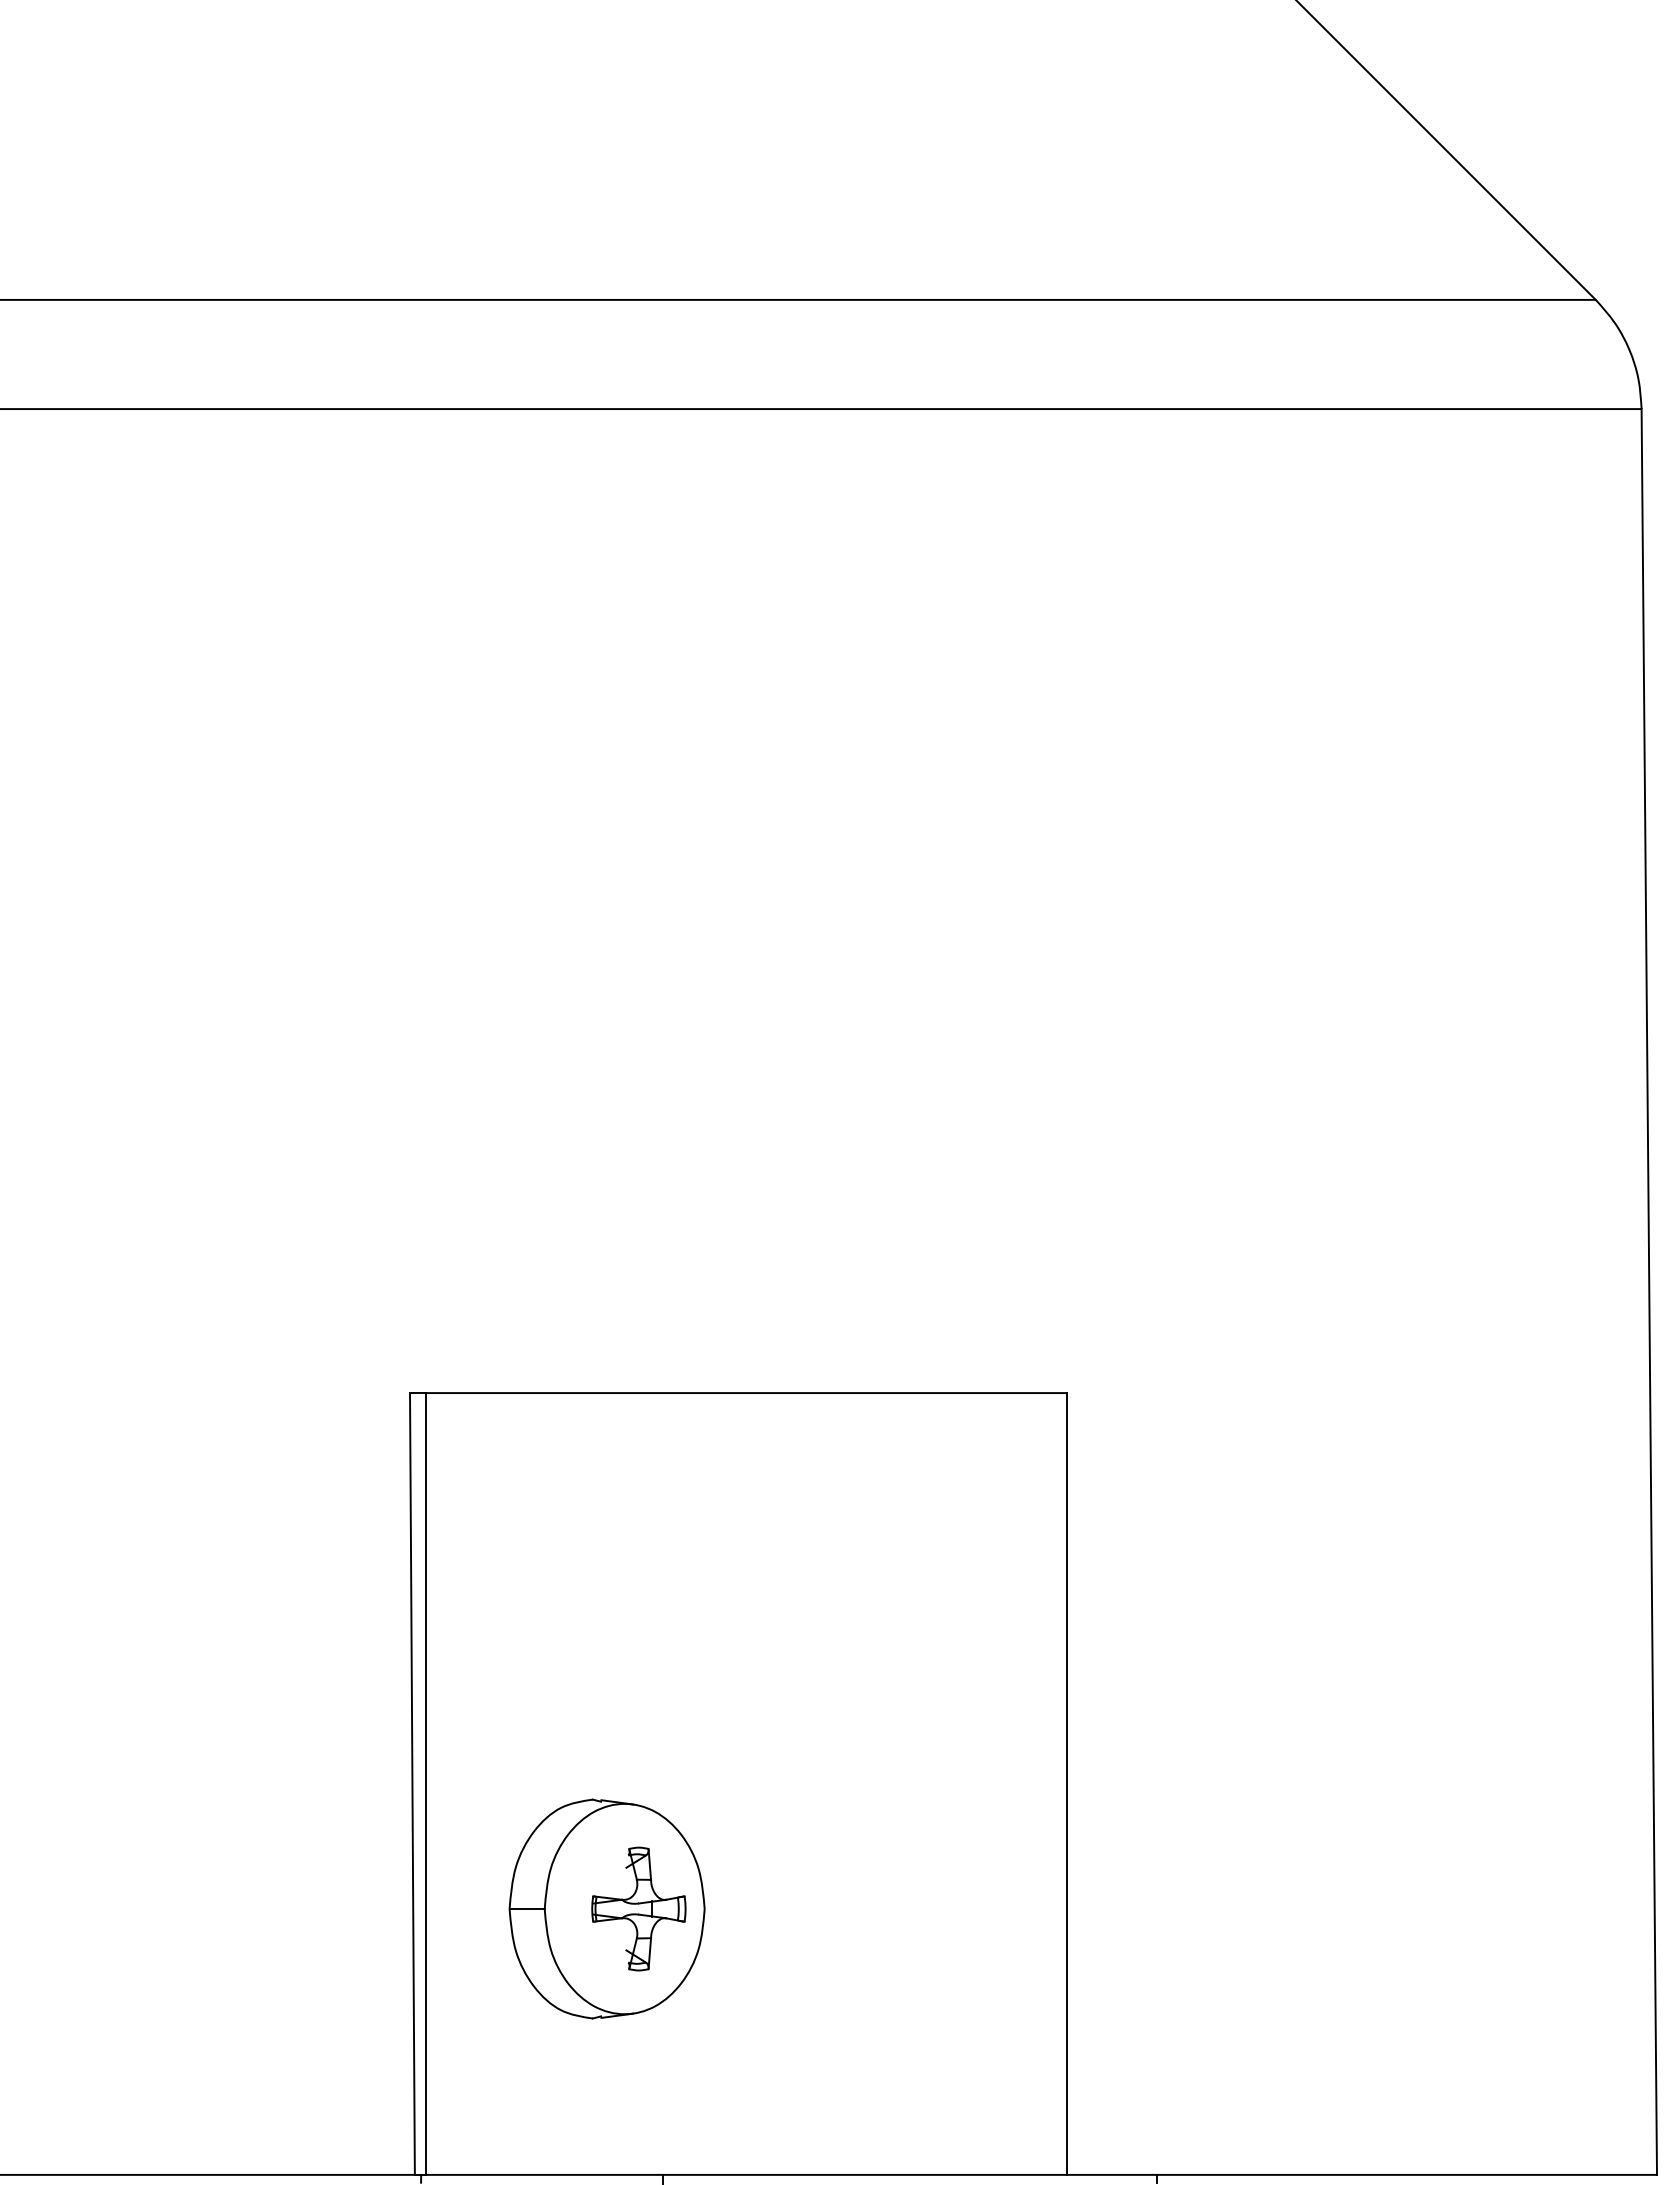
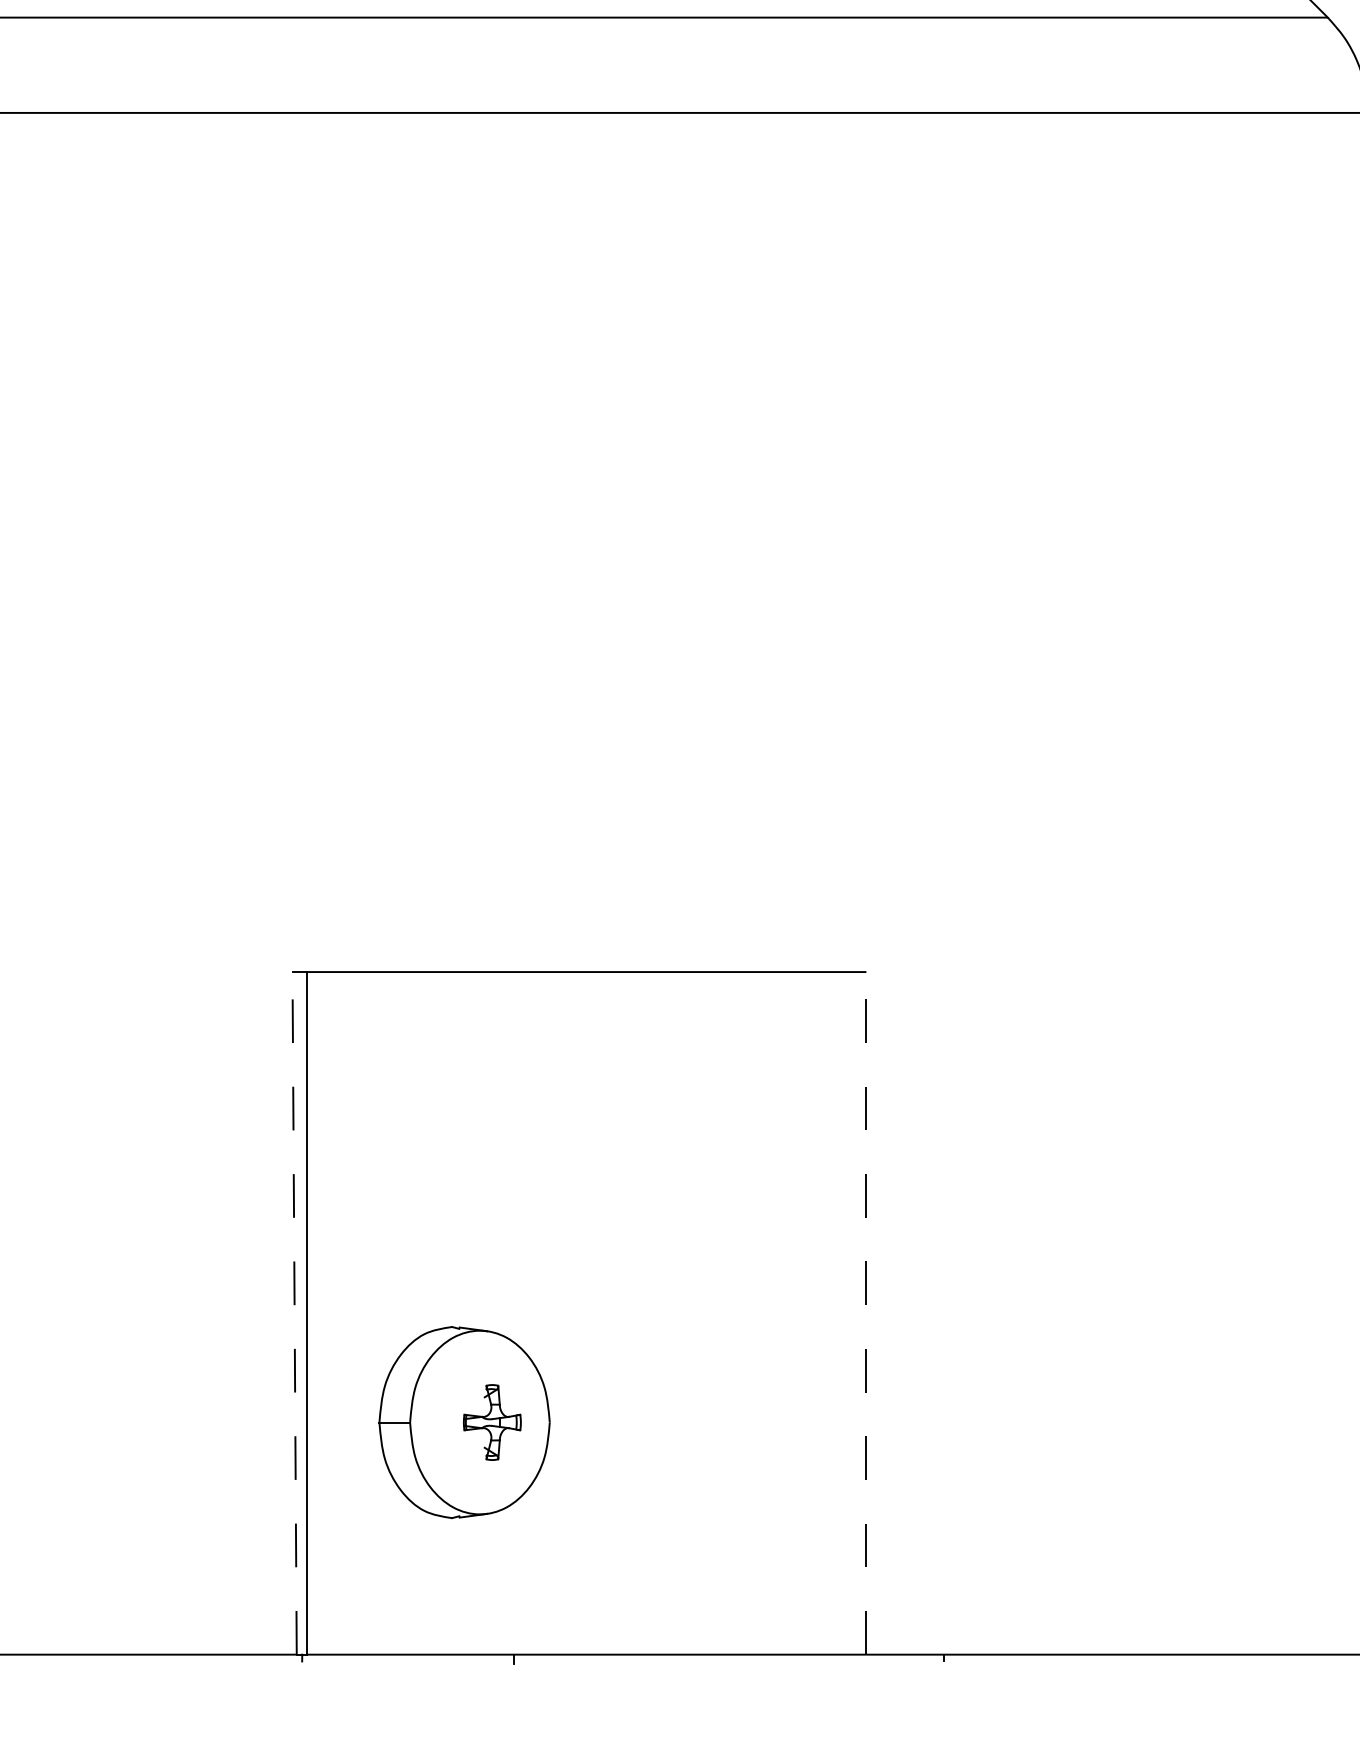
line: (412, 1783) -> (294, 1312), solid -> dashed
line: (1067, 1783) -> (866, 1312), solid -> dashed
part: (638, 1908) -> (492, 1422), size x0.7

